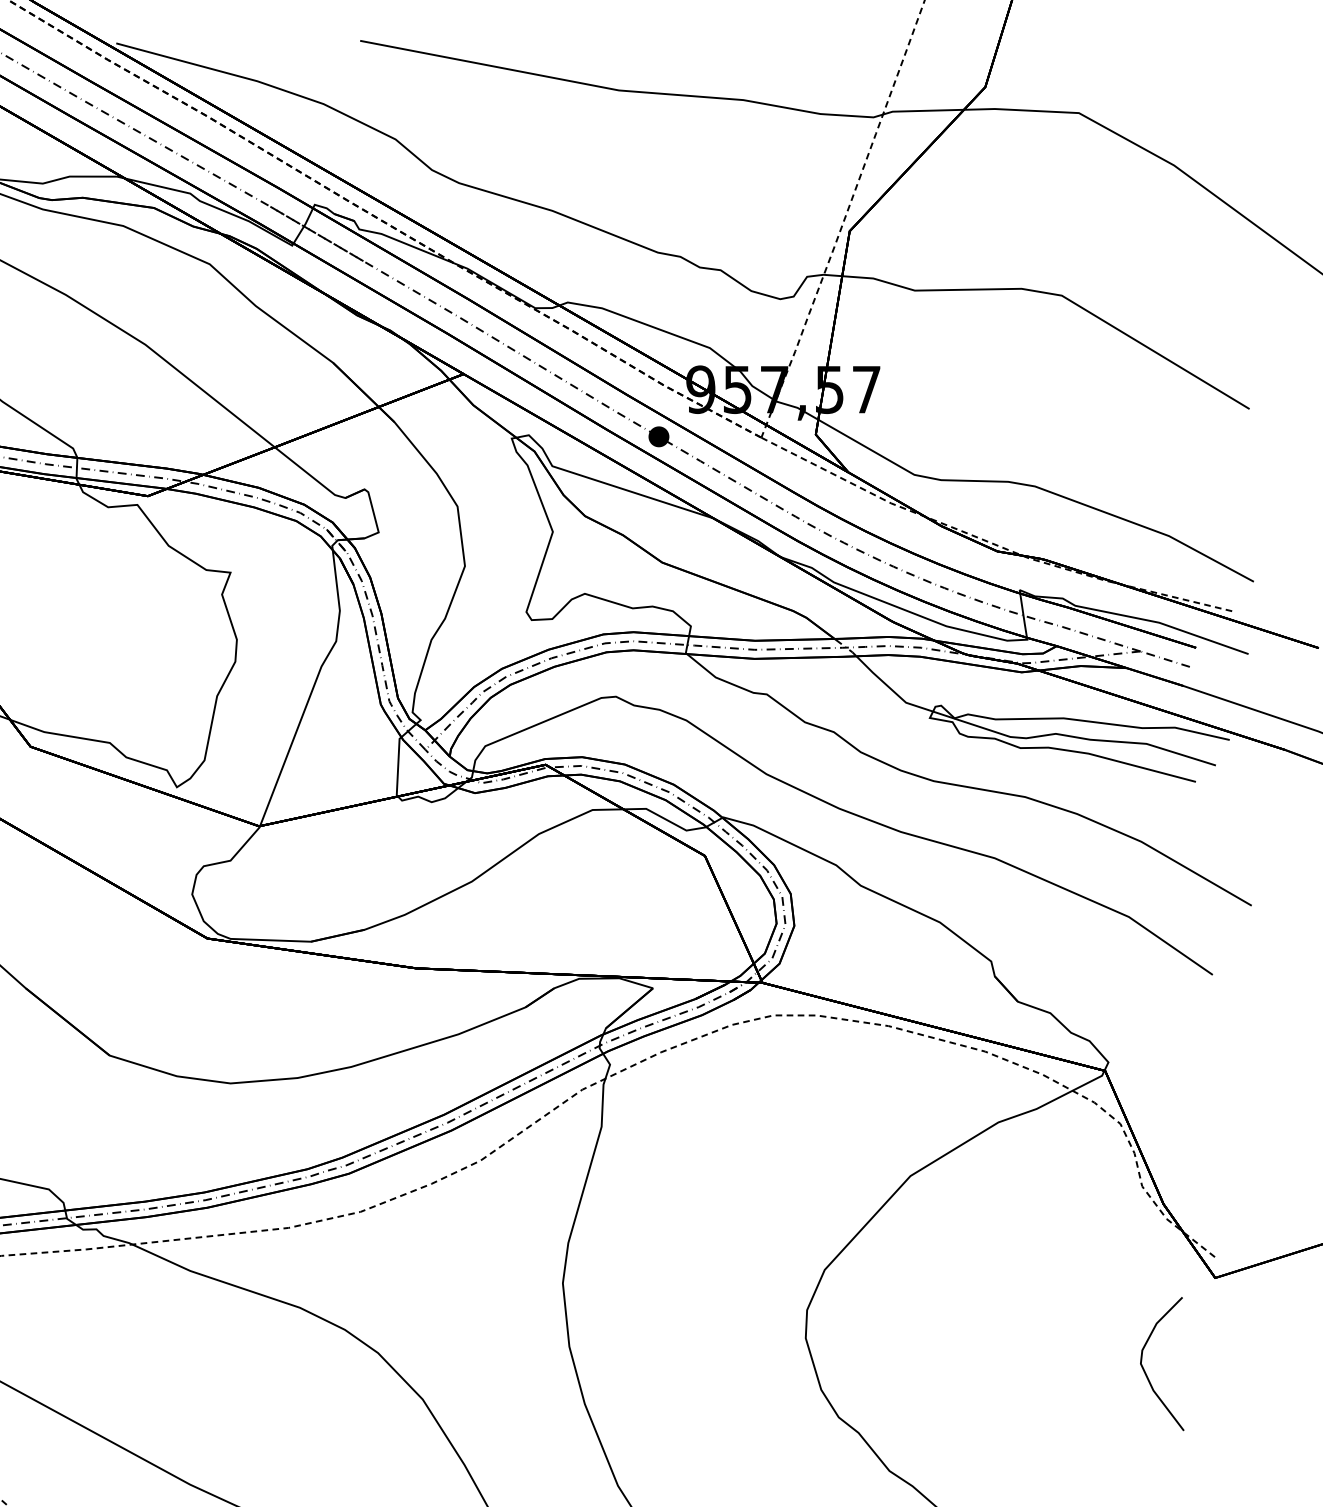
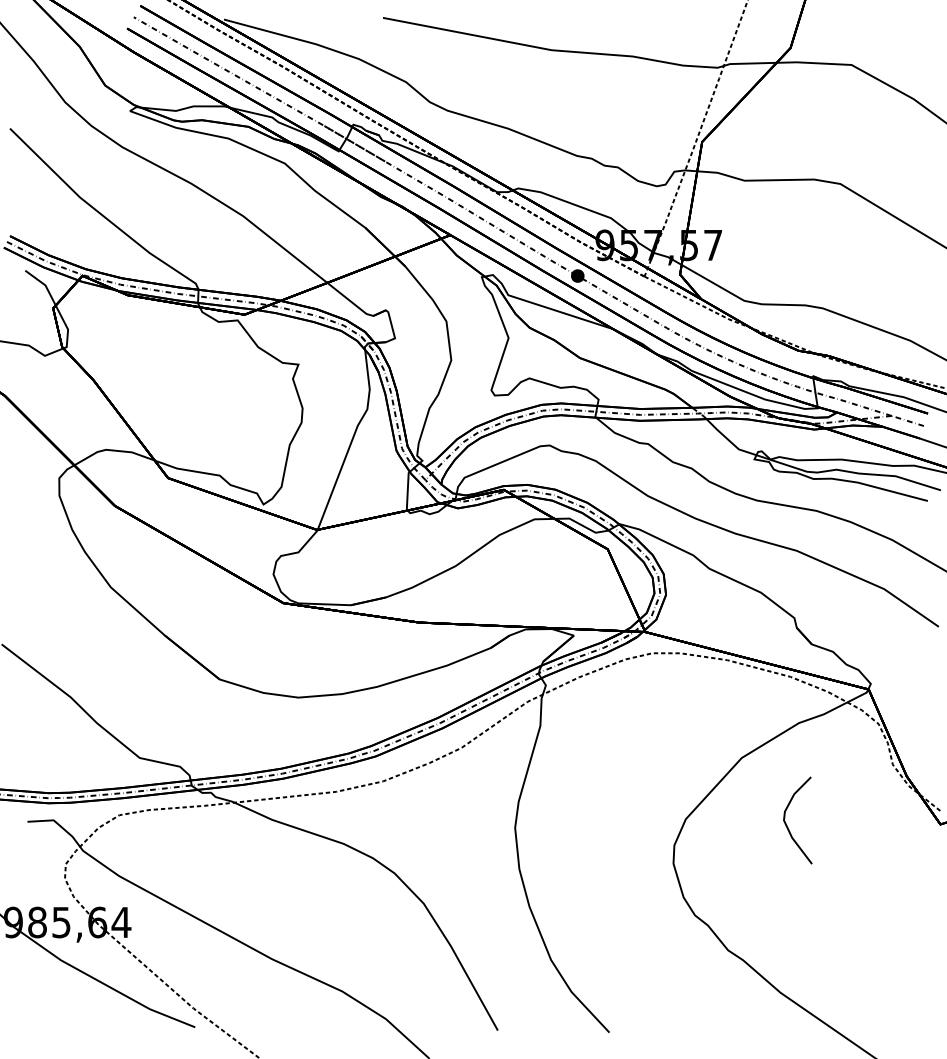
curve: (1146, 1371) -> (787, 825), moved

